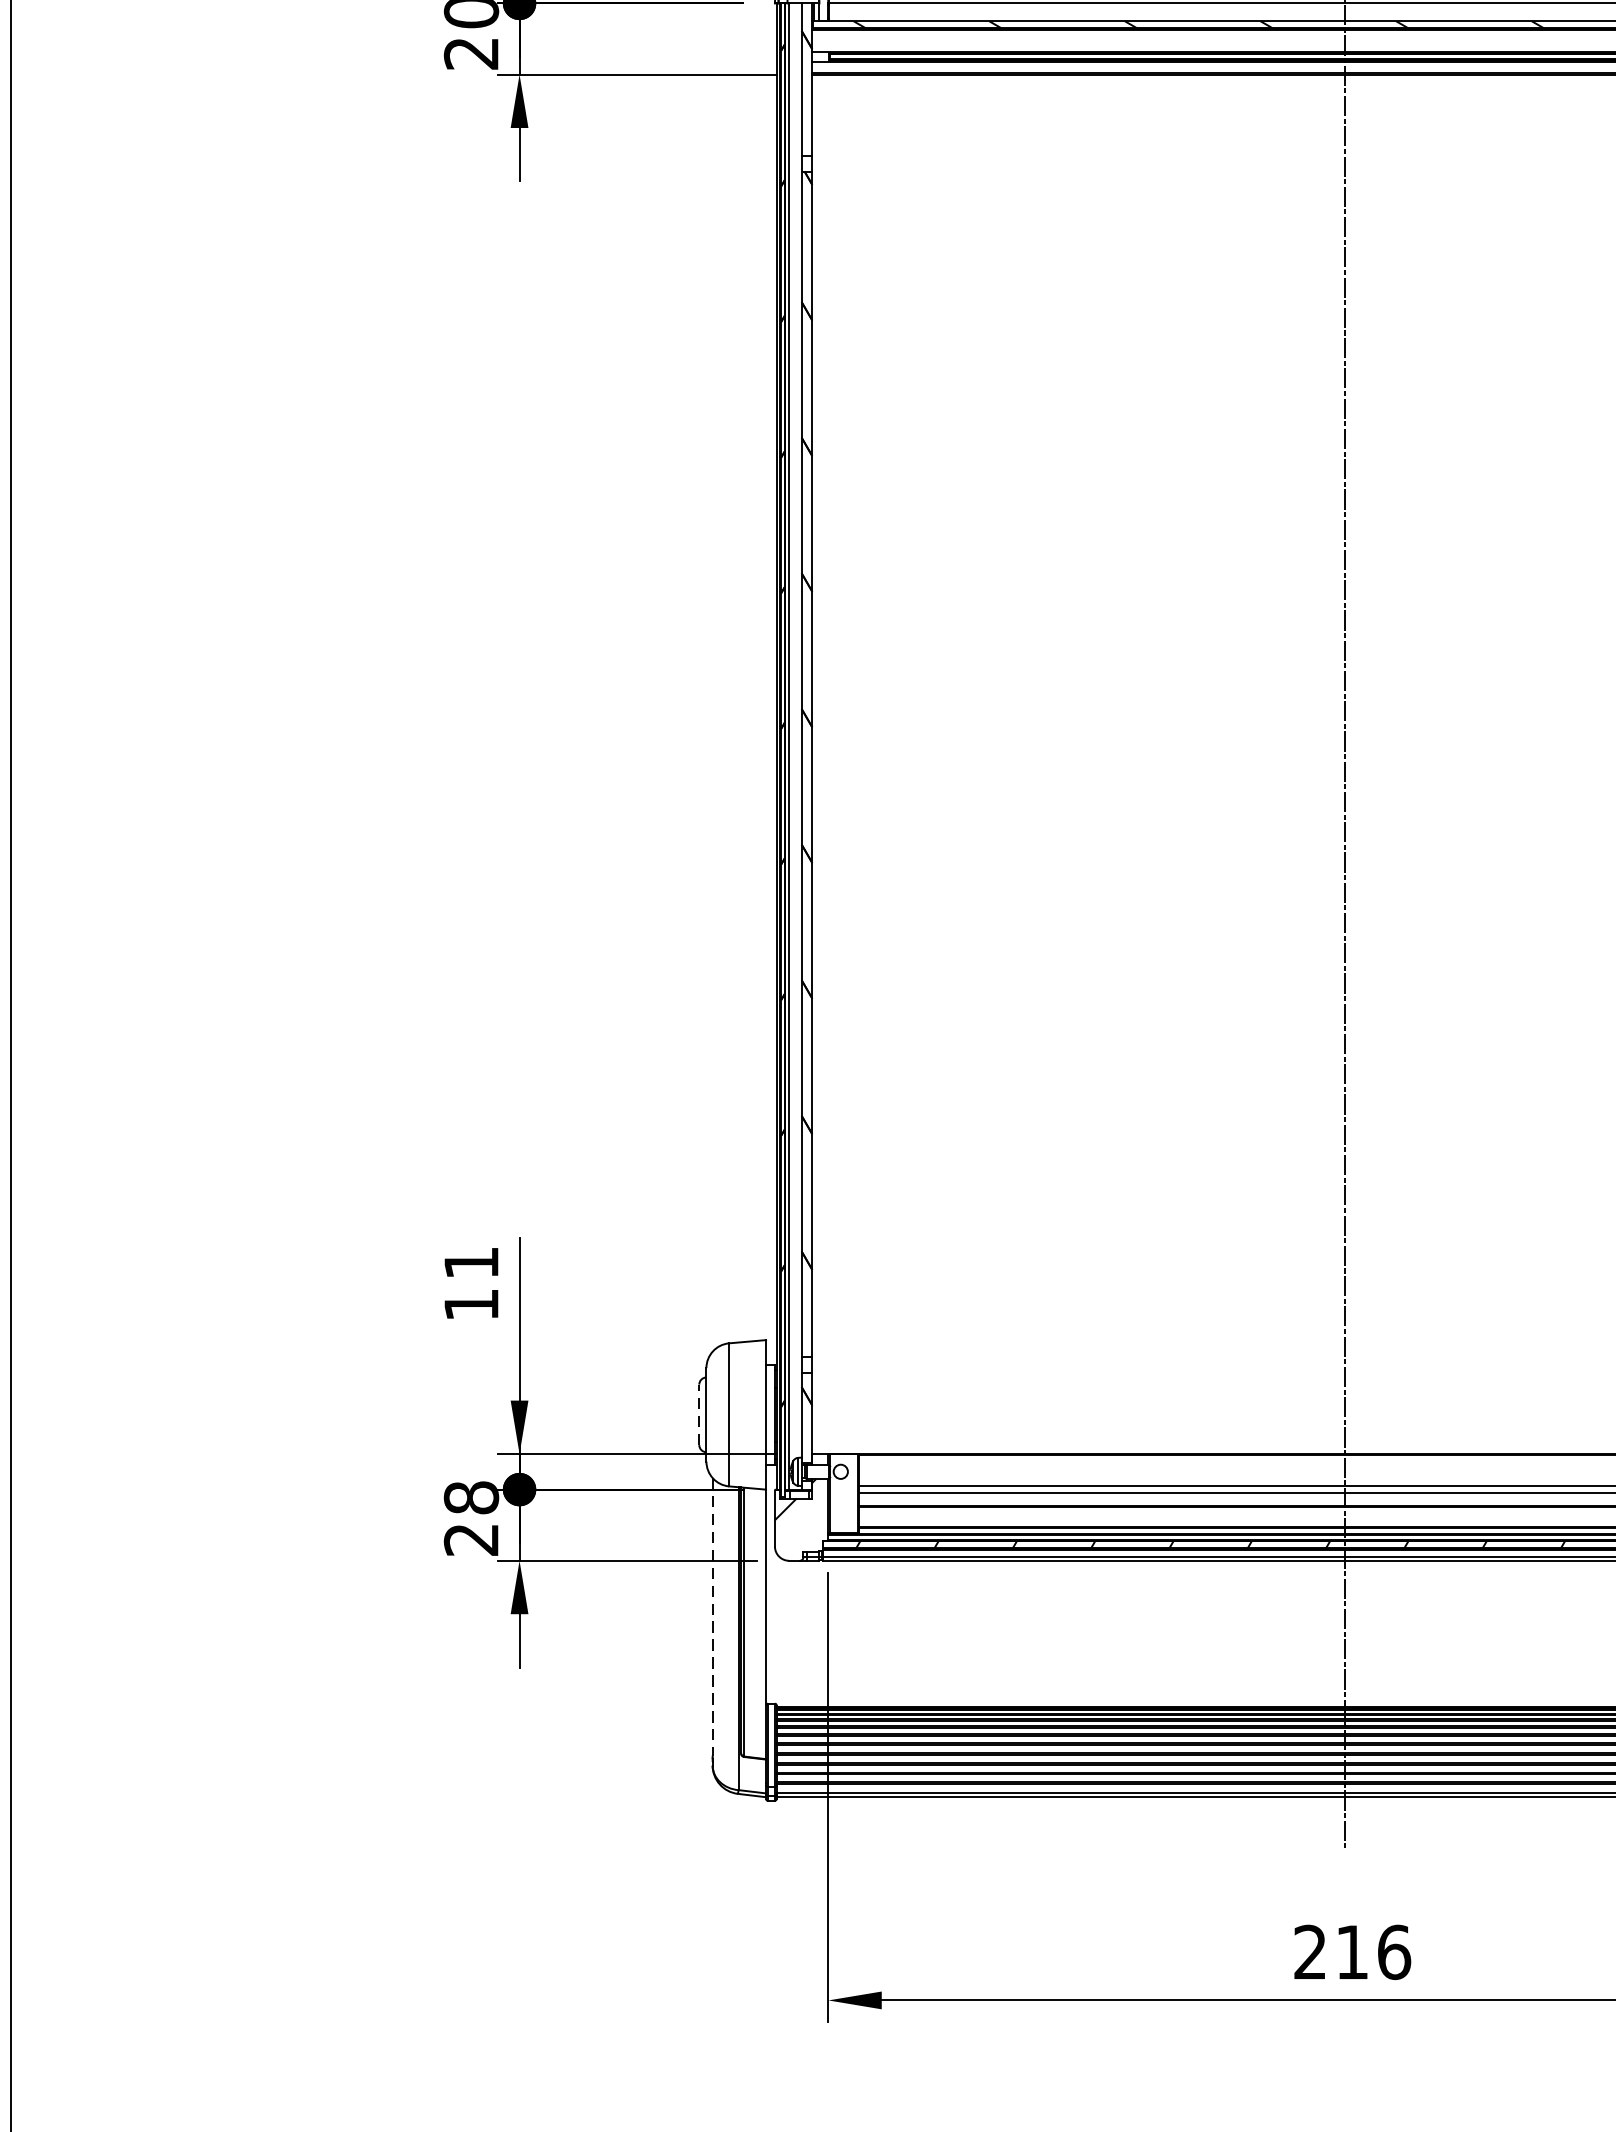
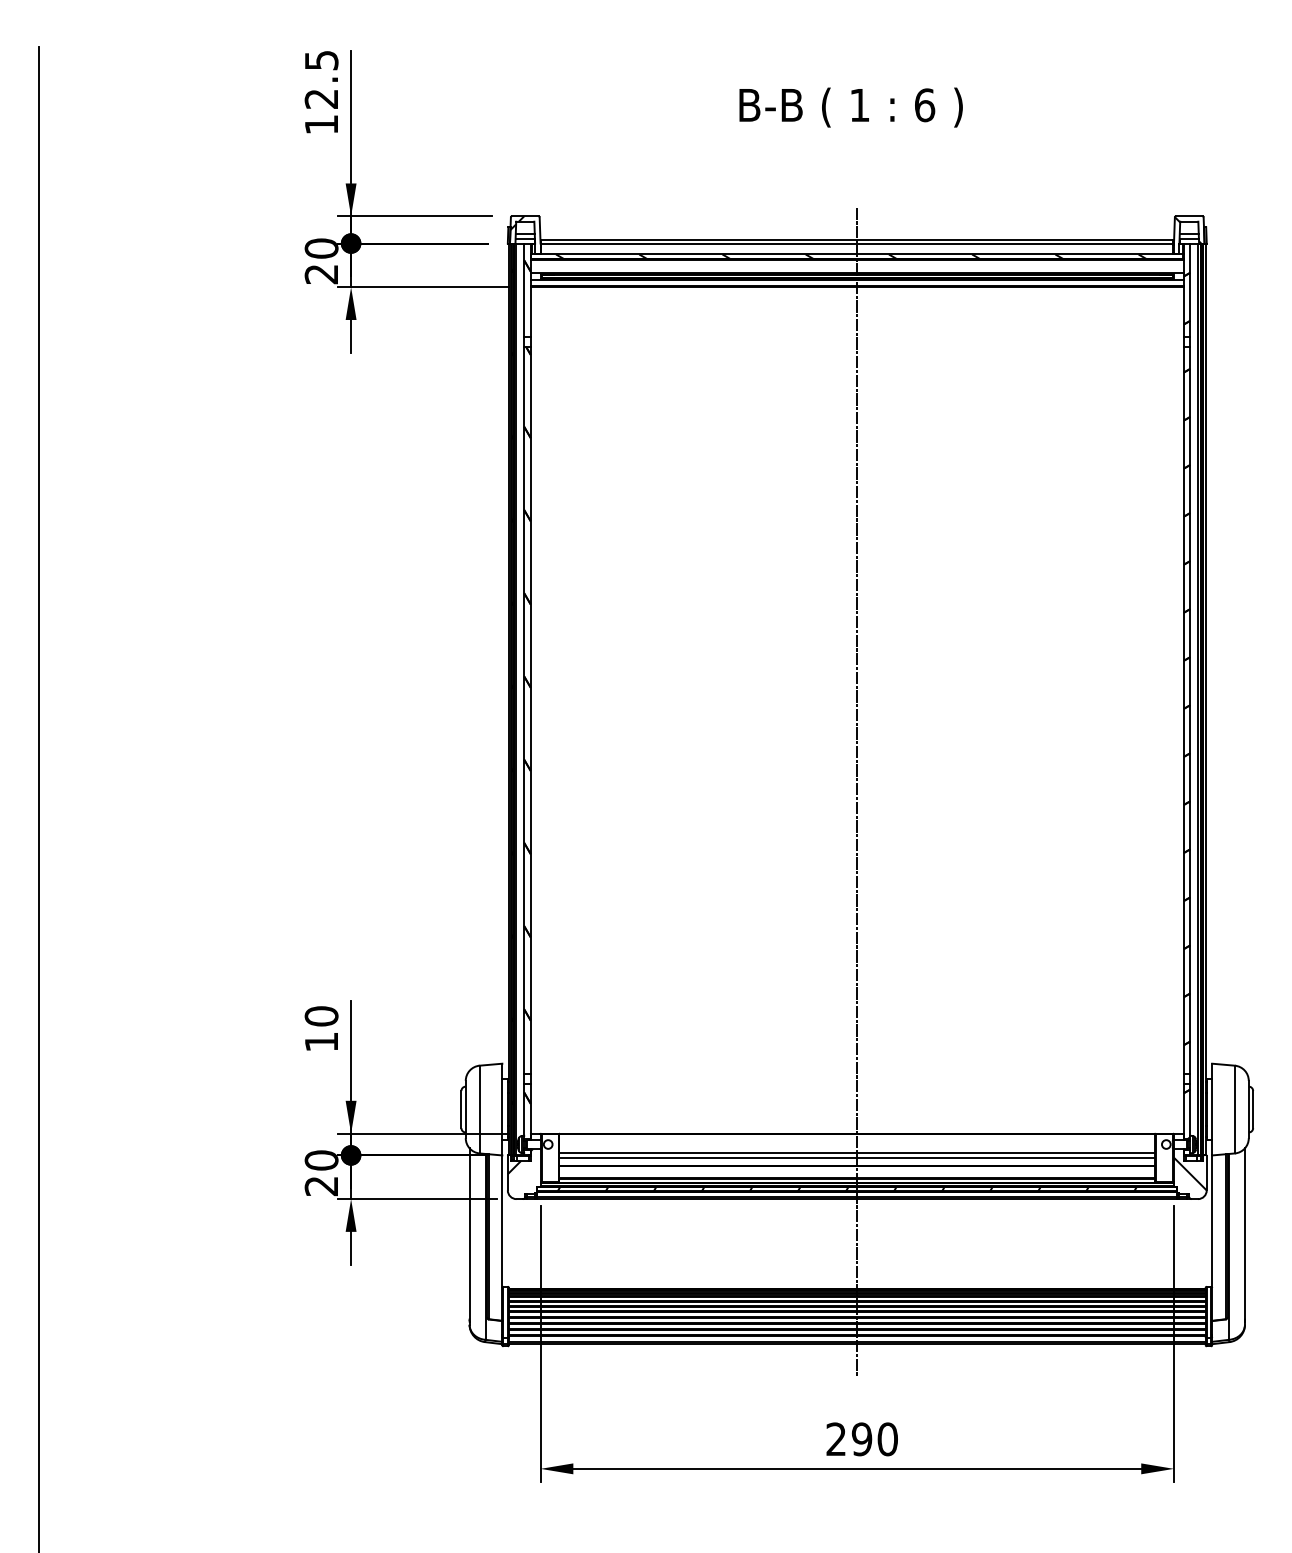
text: (471, 1263) -> (321, 1016), 11 -> 10
line: (699, 1414) -> (461, 1109), dashed -> solid
text: (471, 1497) -> (321, 1160), 28 -> 20
line: (712, 1616) -> (469, 1233), dashed -> solid
text: (1372, 1952) -> (874, 1439), 216 -> 290

